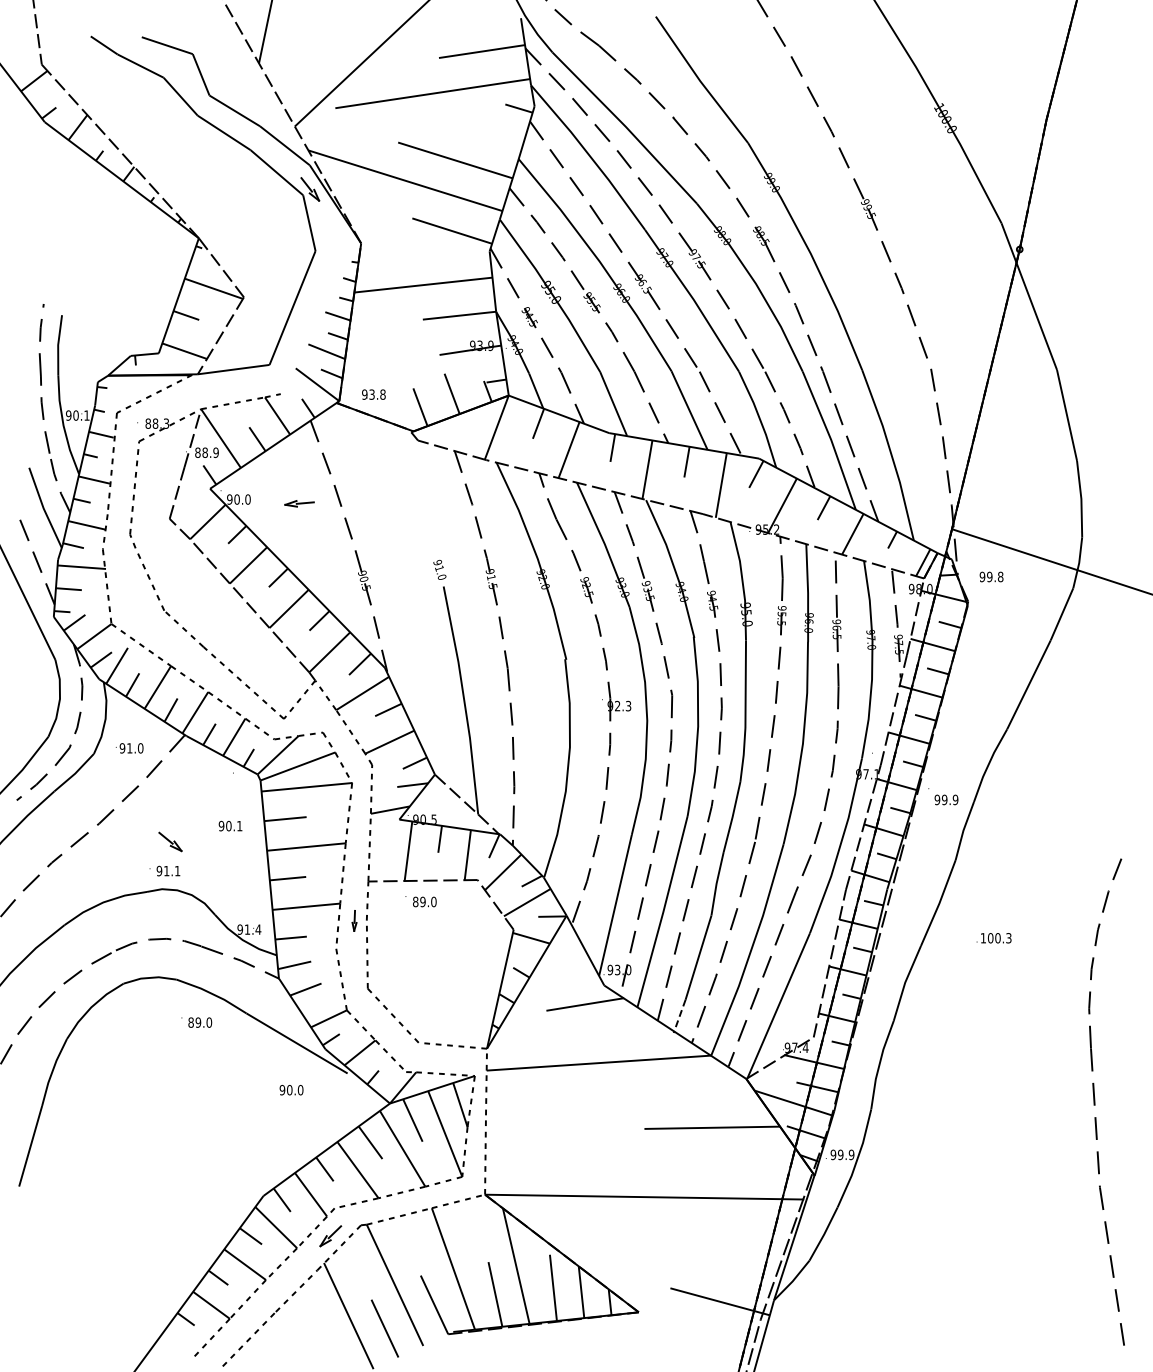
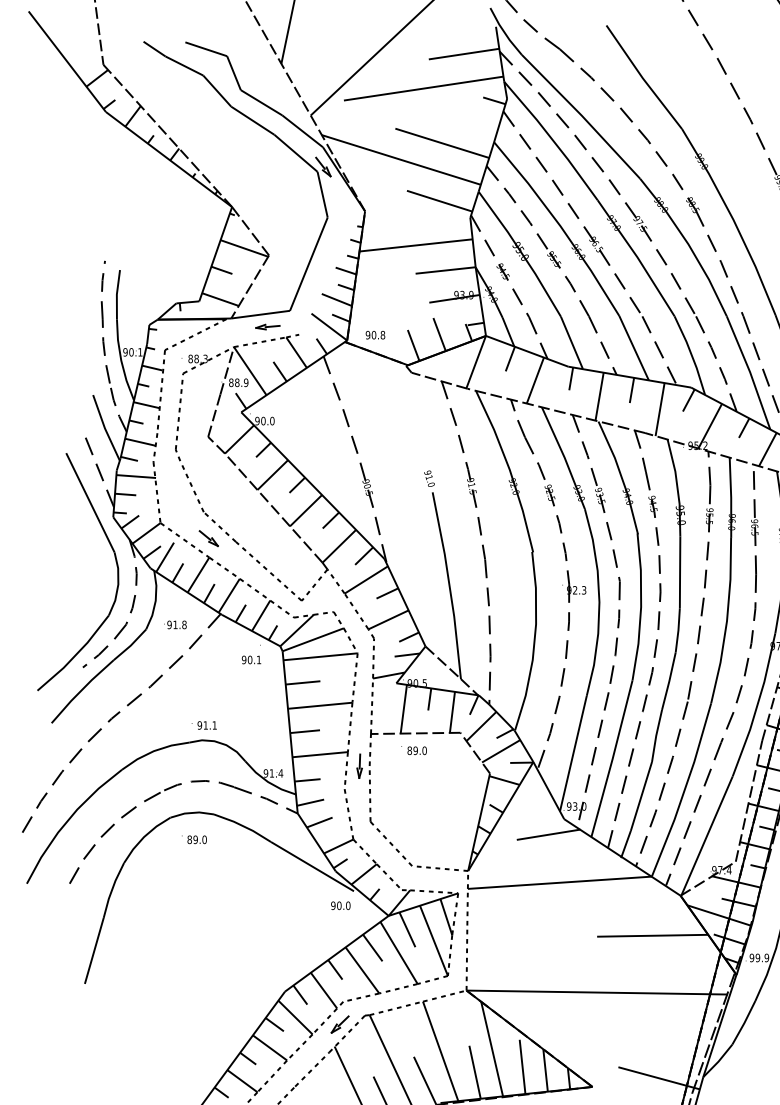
text: (371, 394) -> (373, 335), 93.8 -> 90.8
part: (299, 503) -> (267, 326), moved
text: (140, 748) -> (184, 625), 91.0 -> 91.8
text: (230, 825) -> (251, 659), moved
part: (170, 841) -> (208, 538), moved
part: (354, 920) -> (359, 765), size x1.43
line: (679, 1016) -> (625, 844), dashed -> solid
text: (196, 1022) -> (194, 839), moved
text: (291, 1090) -> (340, 906), moved

